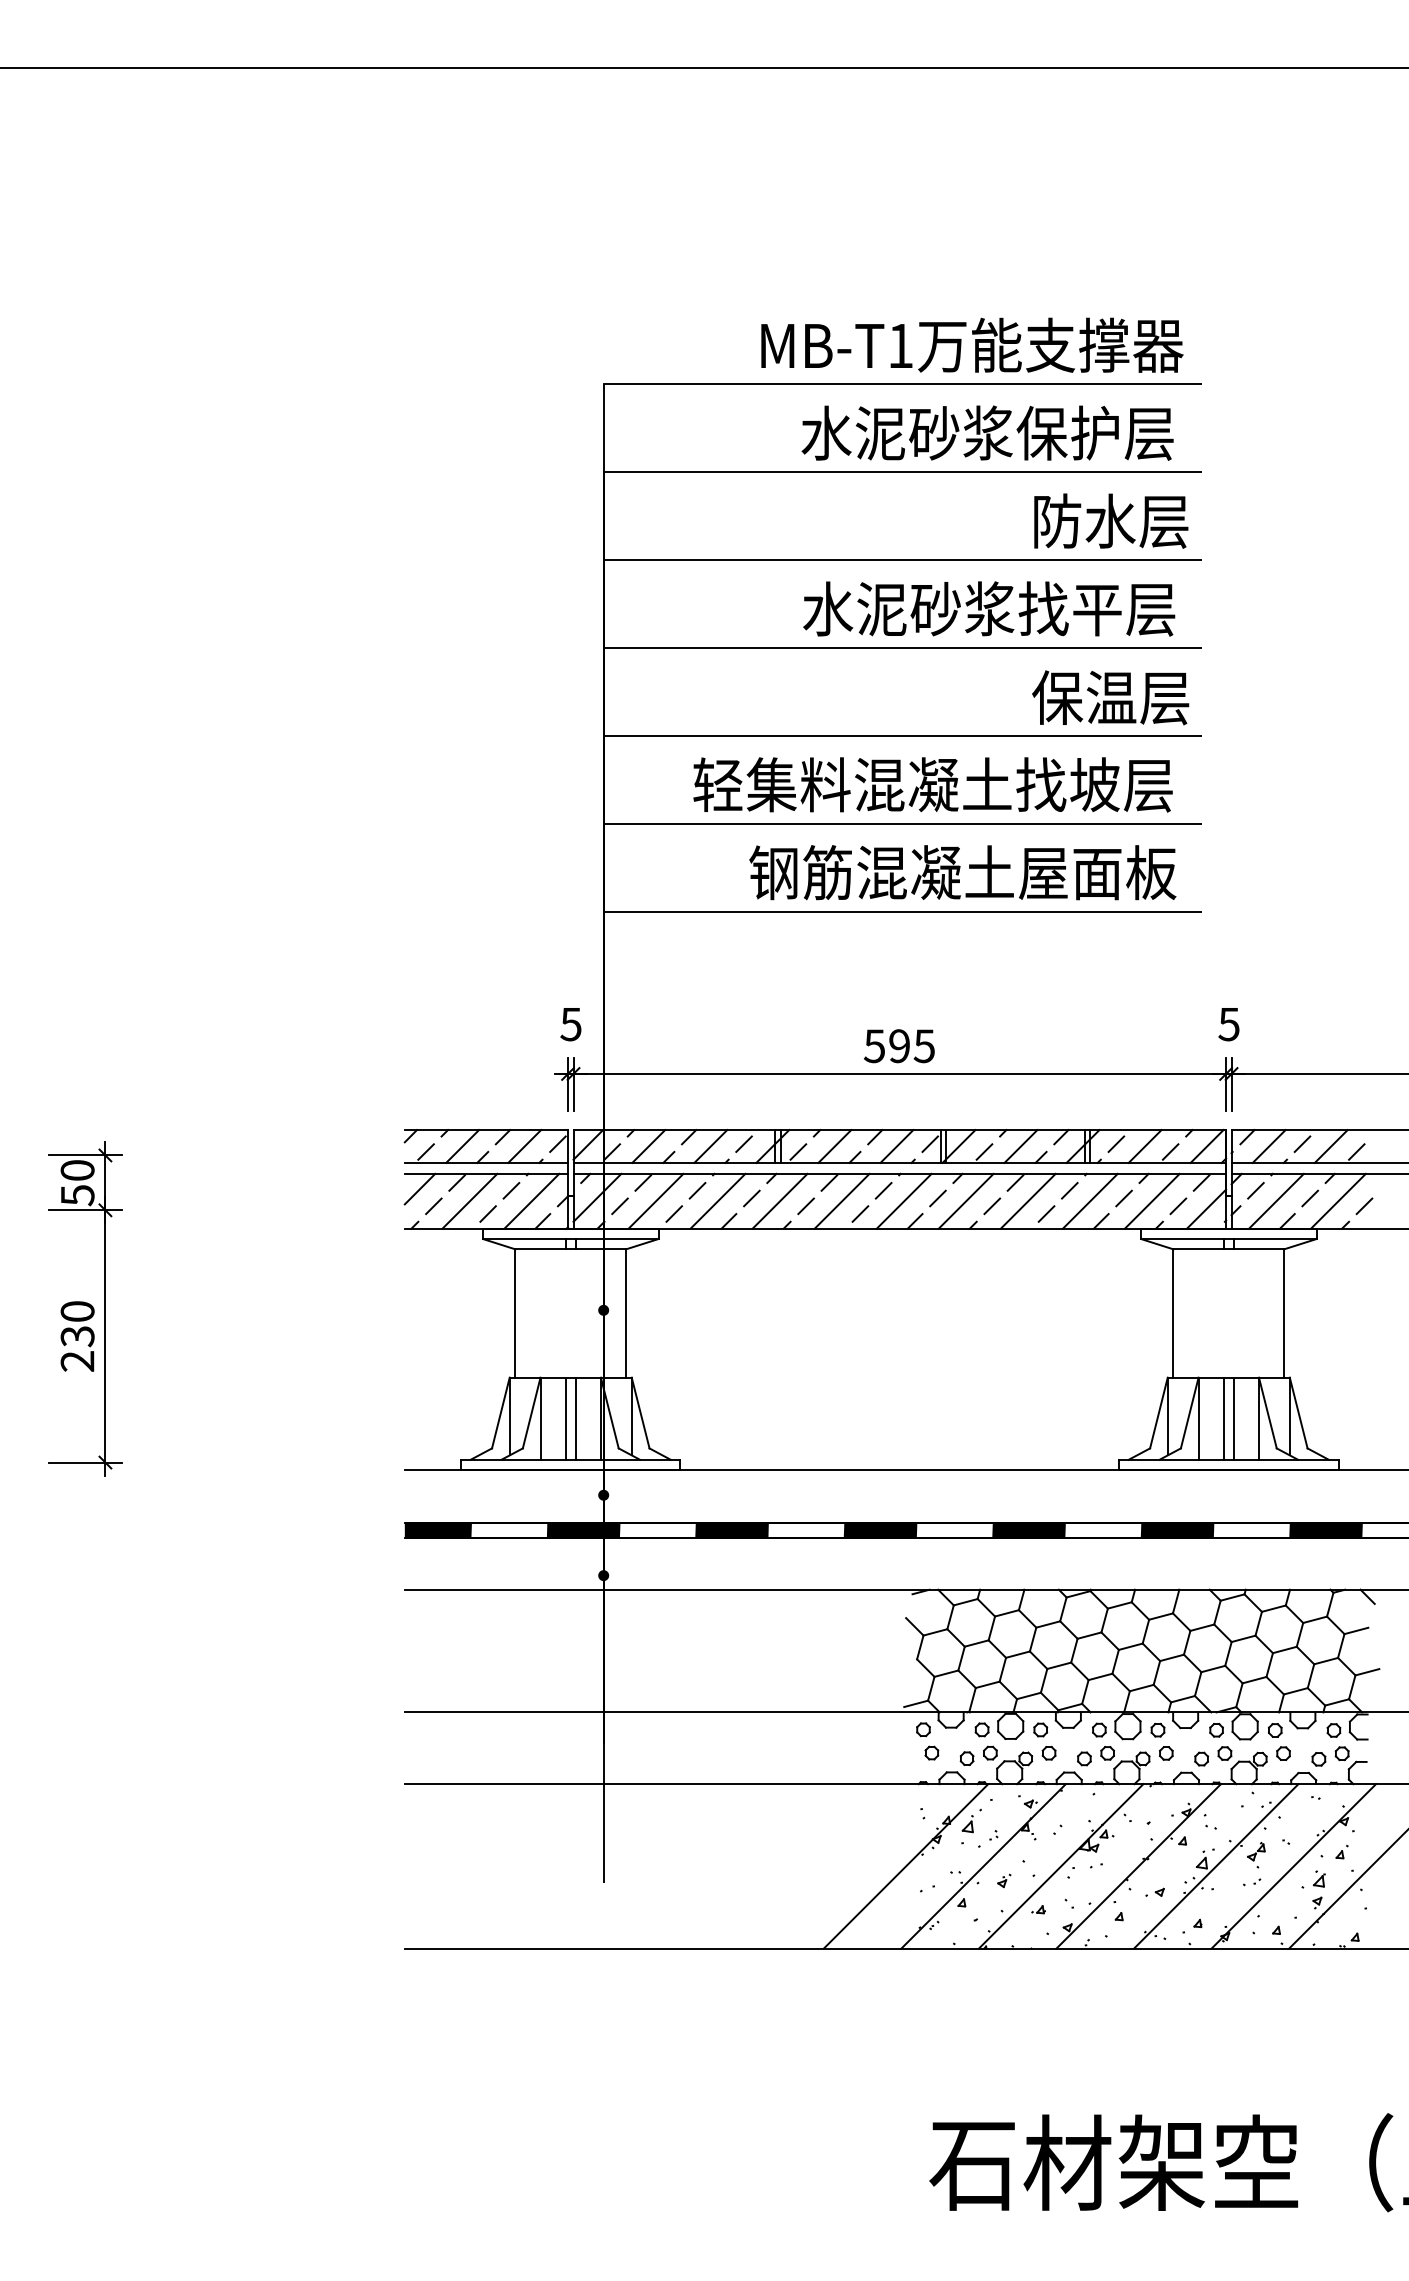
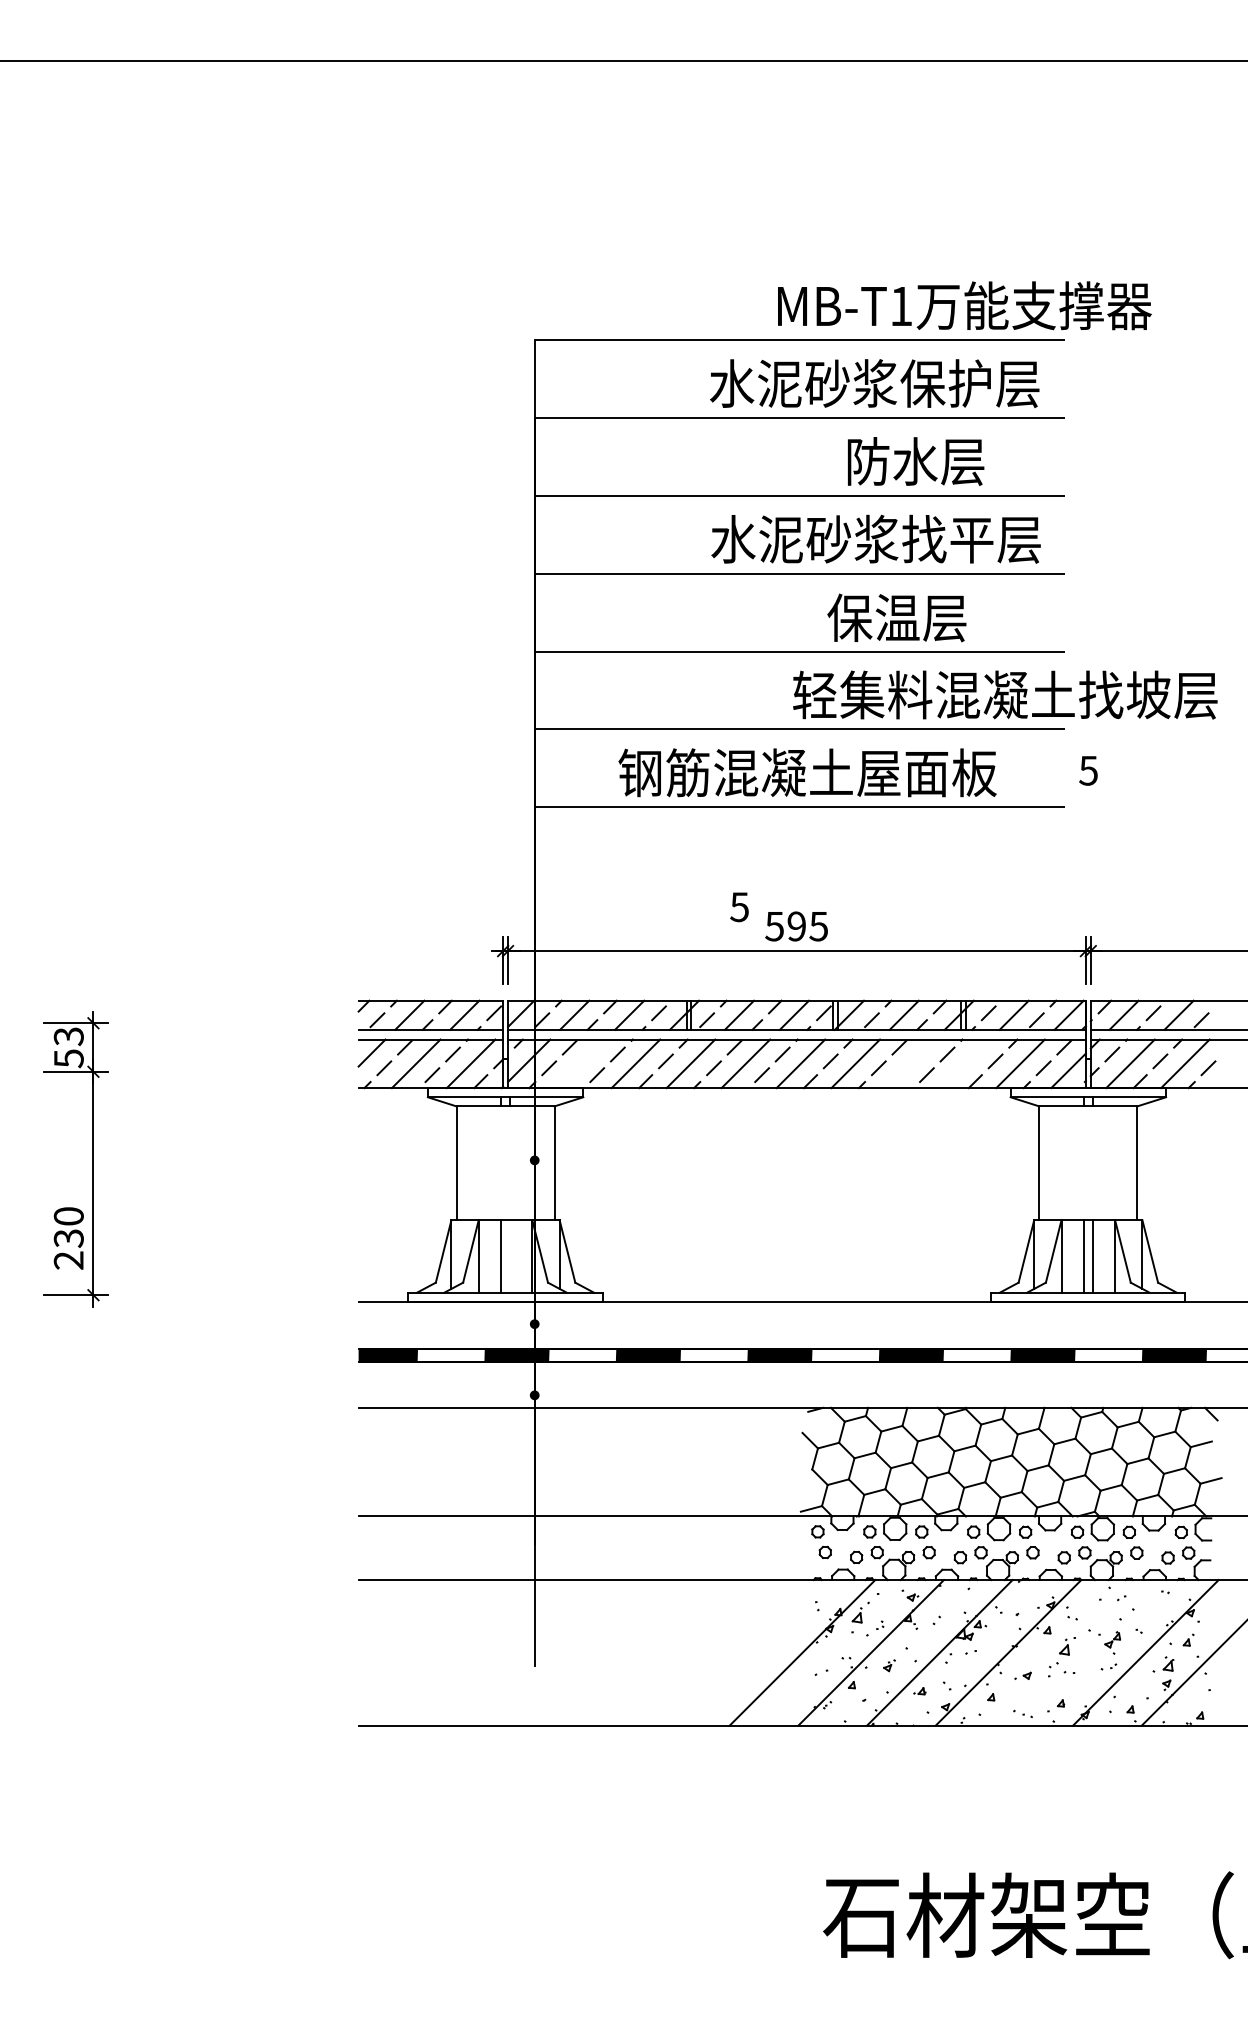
text: (972, 344) -> (964, 305), moved
text: (1111, 520) -> (916, 460), moved
text: (1110, 697) -> (896, 617), moved
text: (932, 784) -> (1004, 694), moved
text: (962, 872) -> (807, 772), moved
text: (570, 1024) -> (739, 907), moved
text: (1228, 1024) -> (1088, 770), moved
text: (77, 1170) -> (68, 1036), 50 -> 53
line: (655, 1200) -> (580, 1063), removed
line: (1027, 1200) -> (910, 1063), removed
line: (1089, 1200) -> (964, 1063), removed
text: (77, 1336) -> (68, 1238), moved
line: (575, 1418) -> (509, 1256), removed
line: (1215, 1866) -> (1076, 1652), removed

